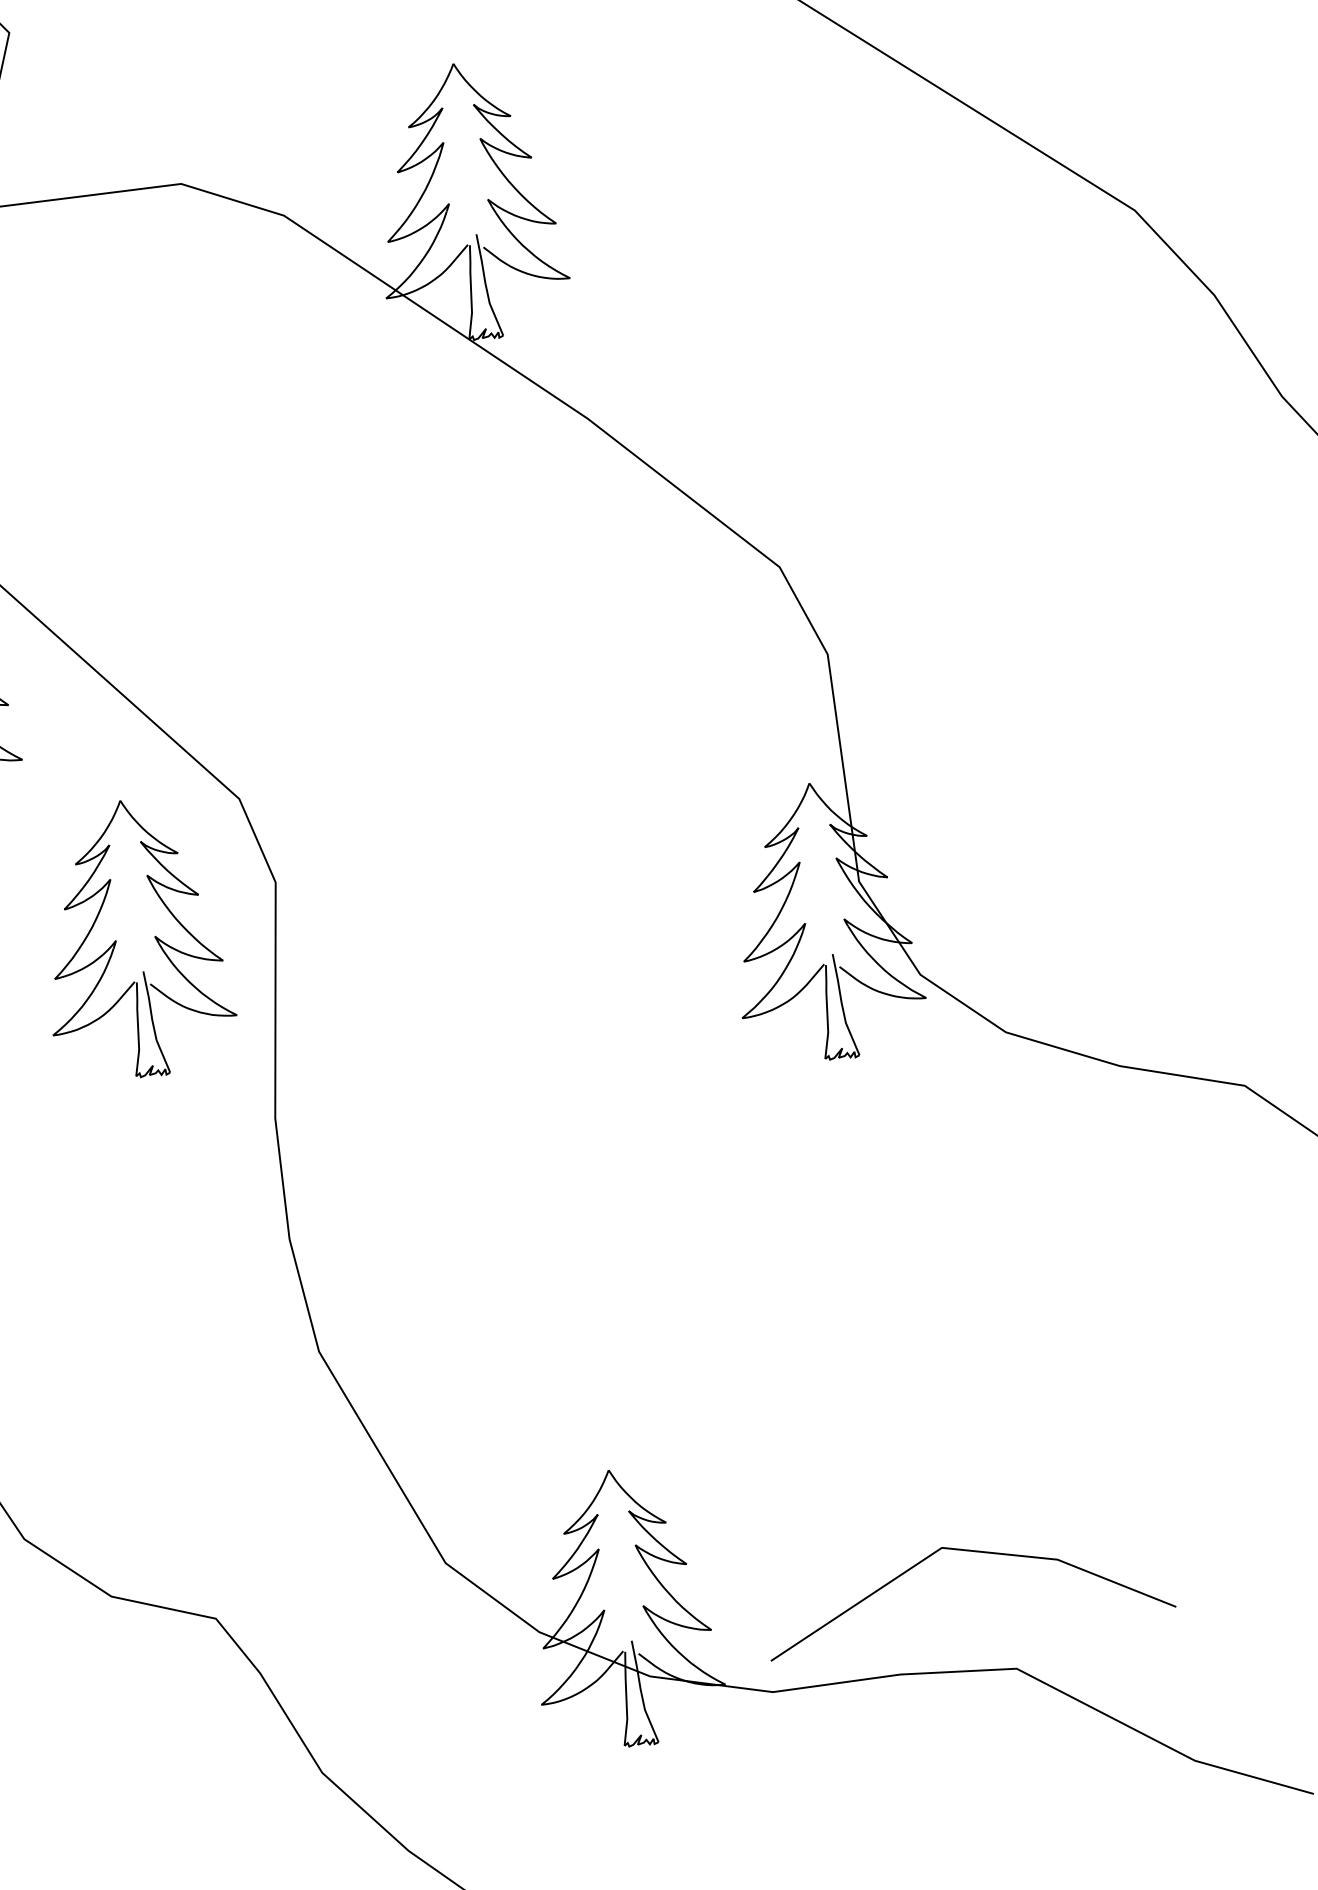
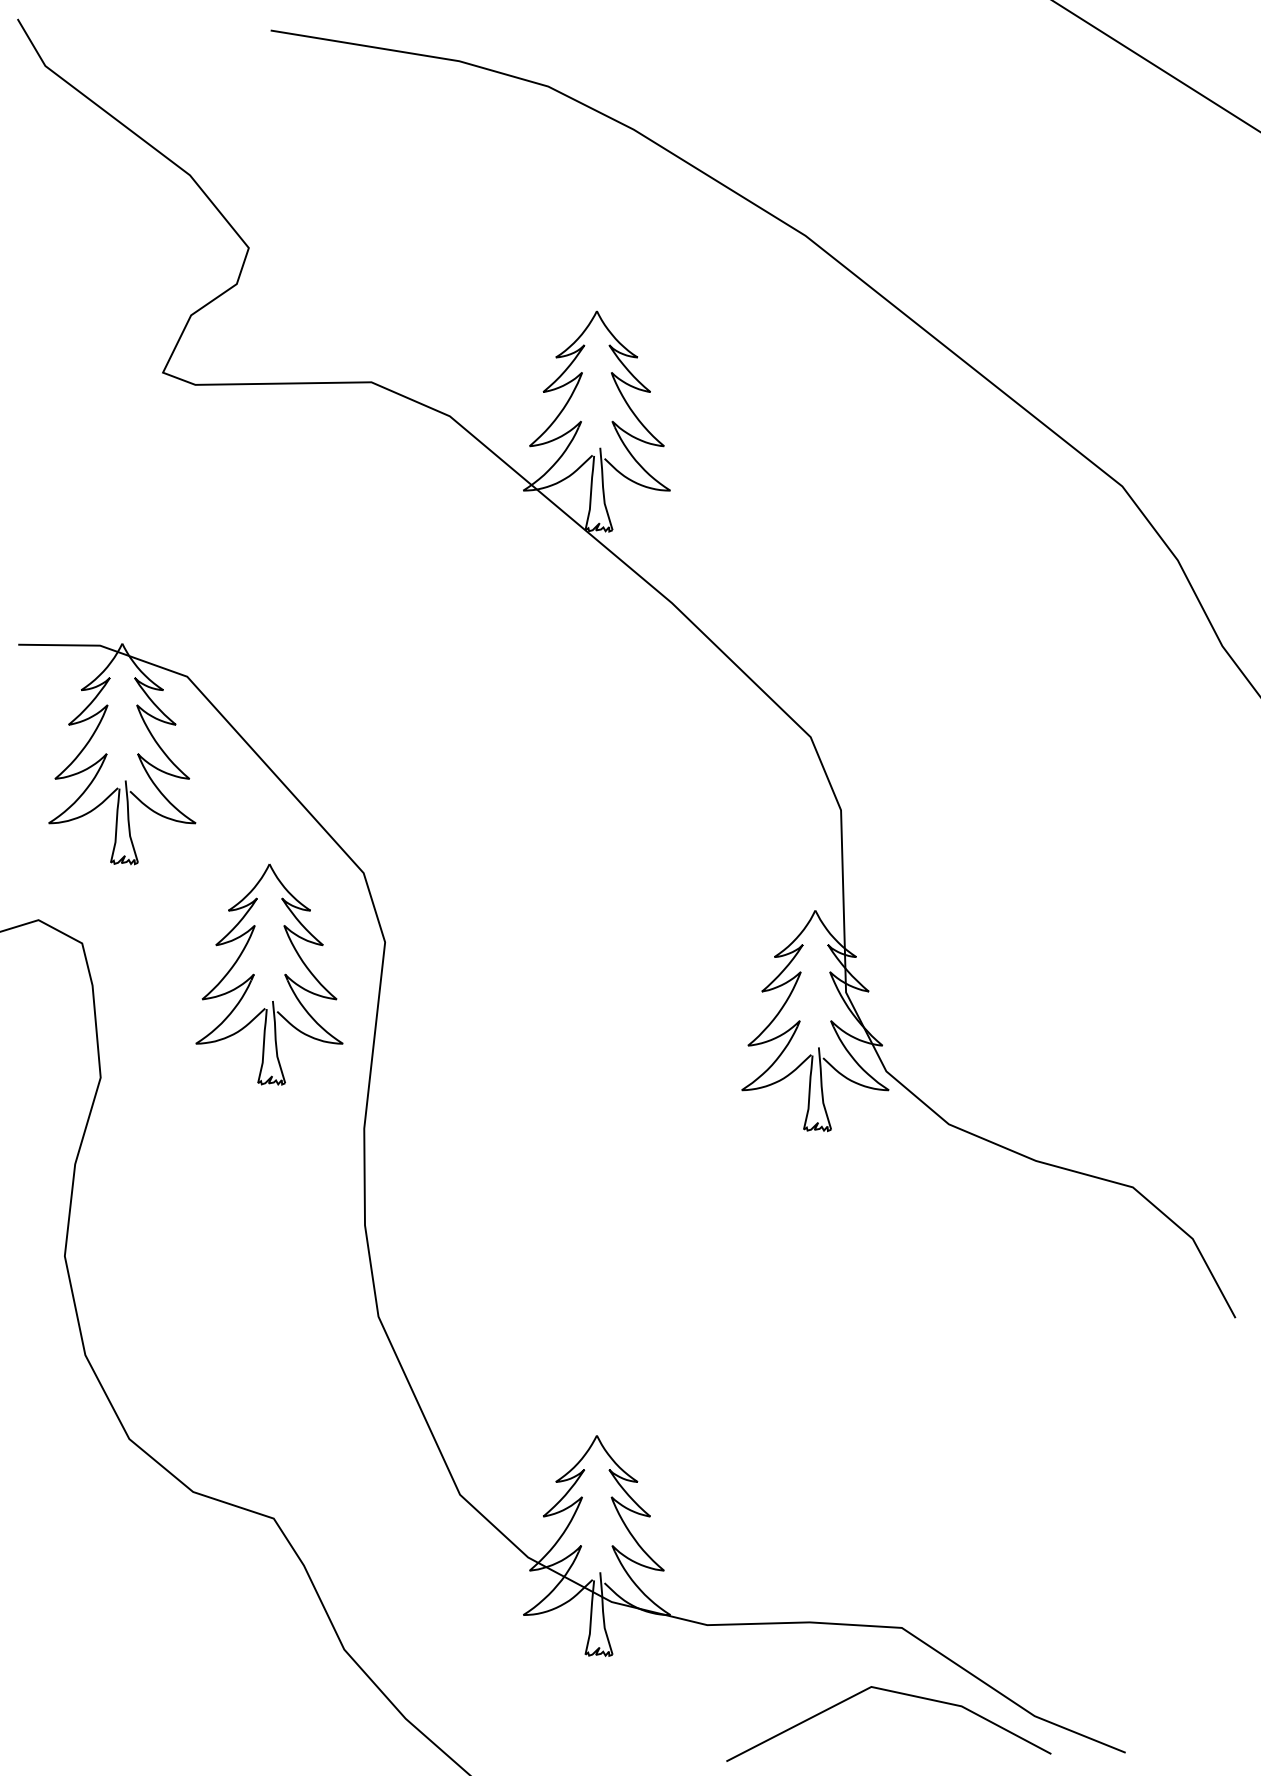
line: (974, 1552) -> (896, 1693), moved

